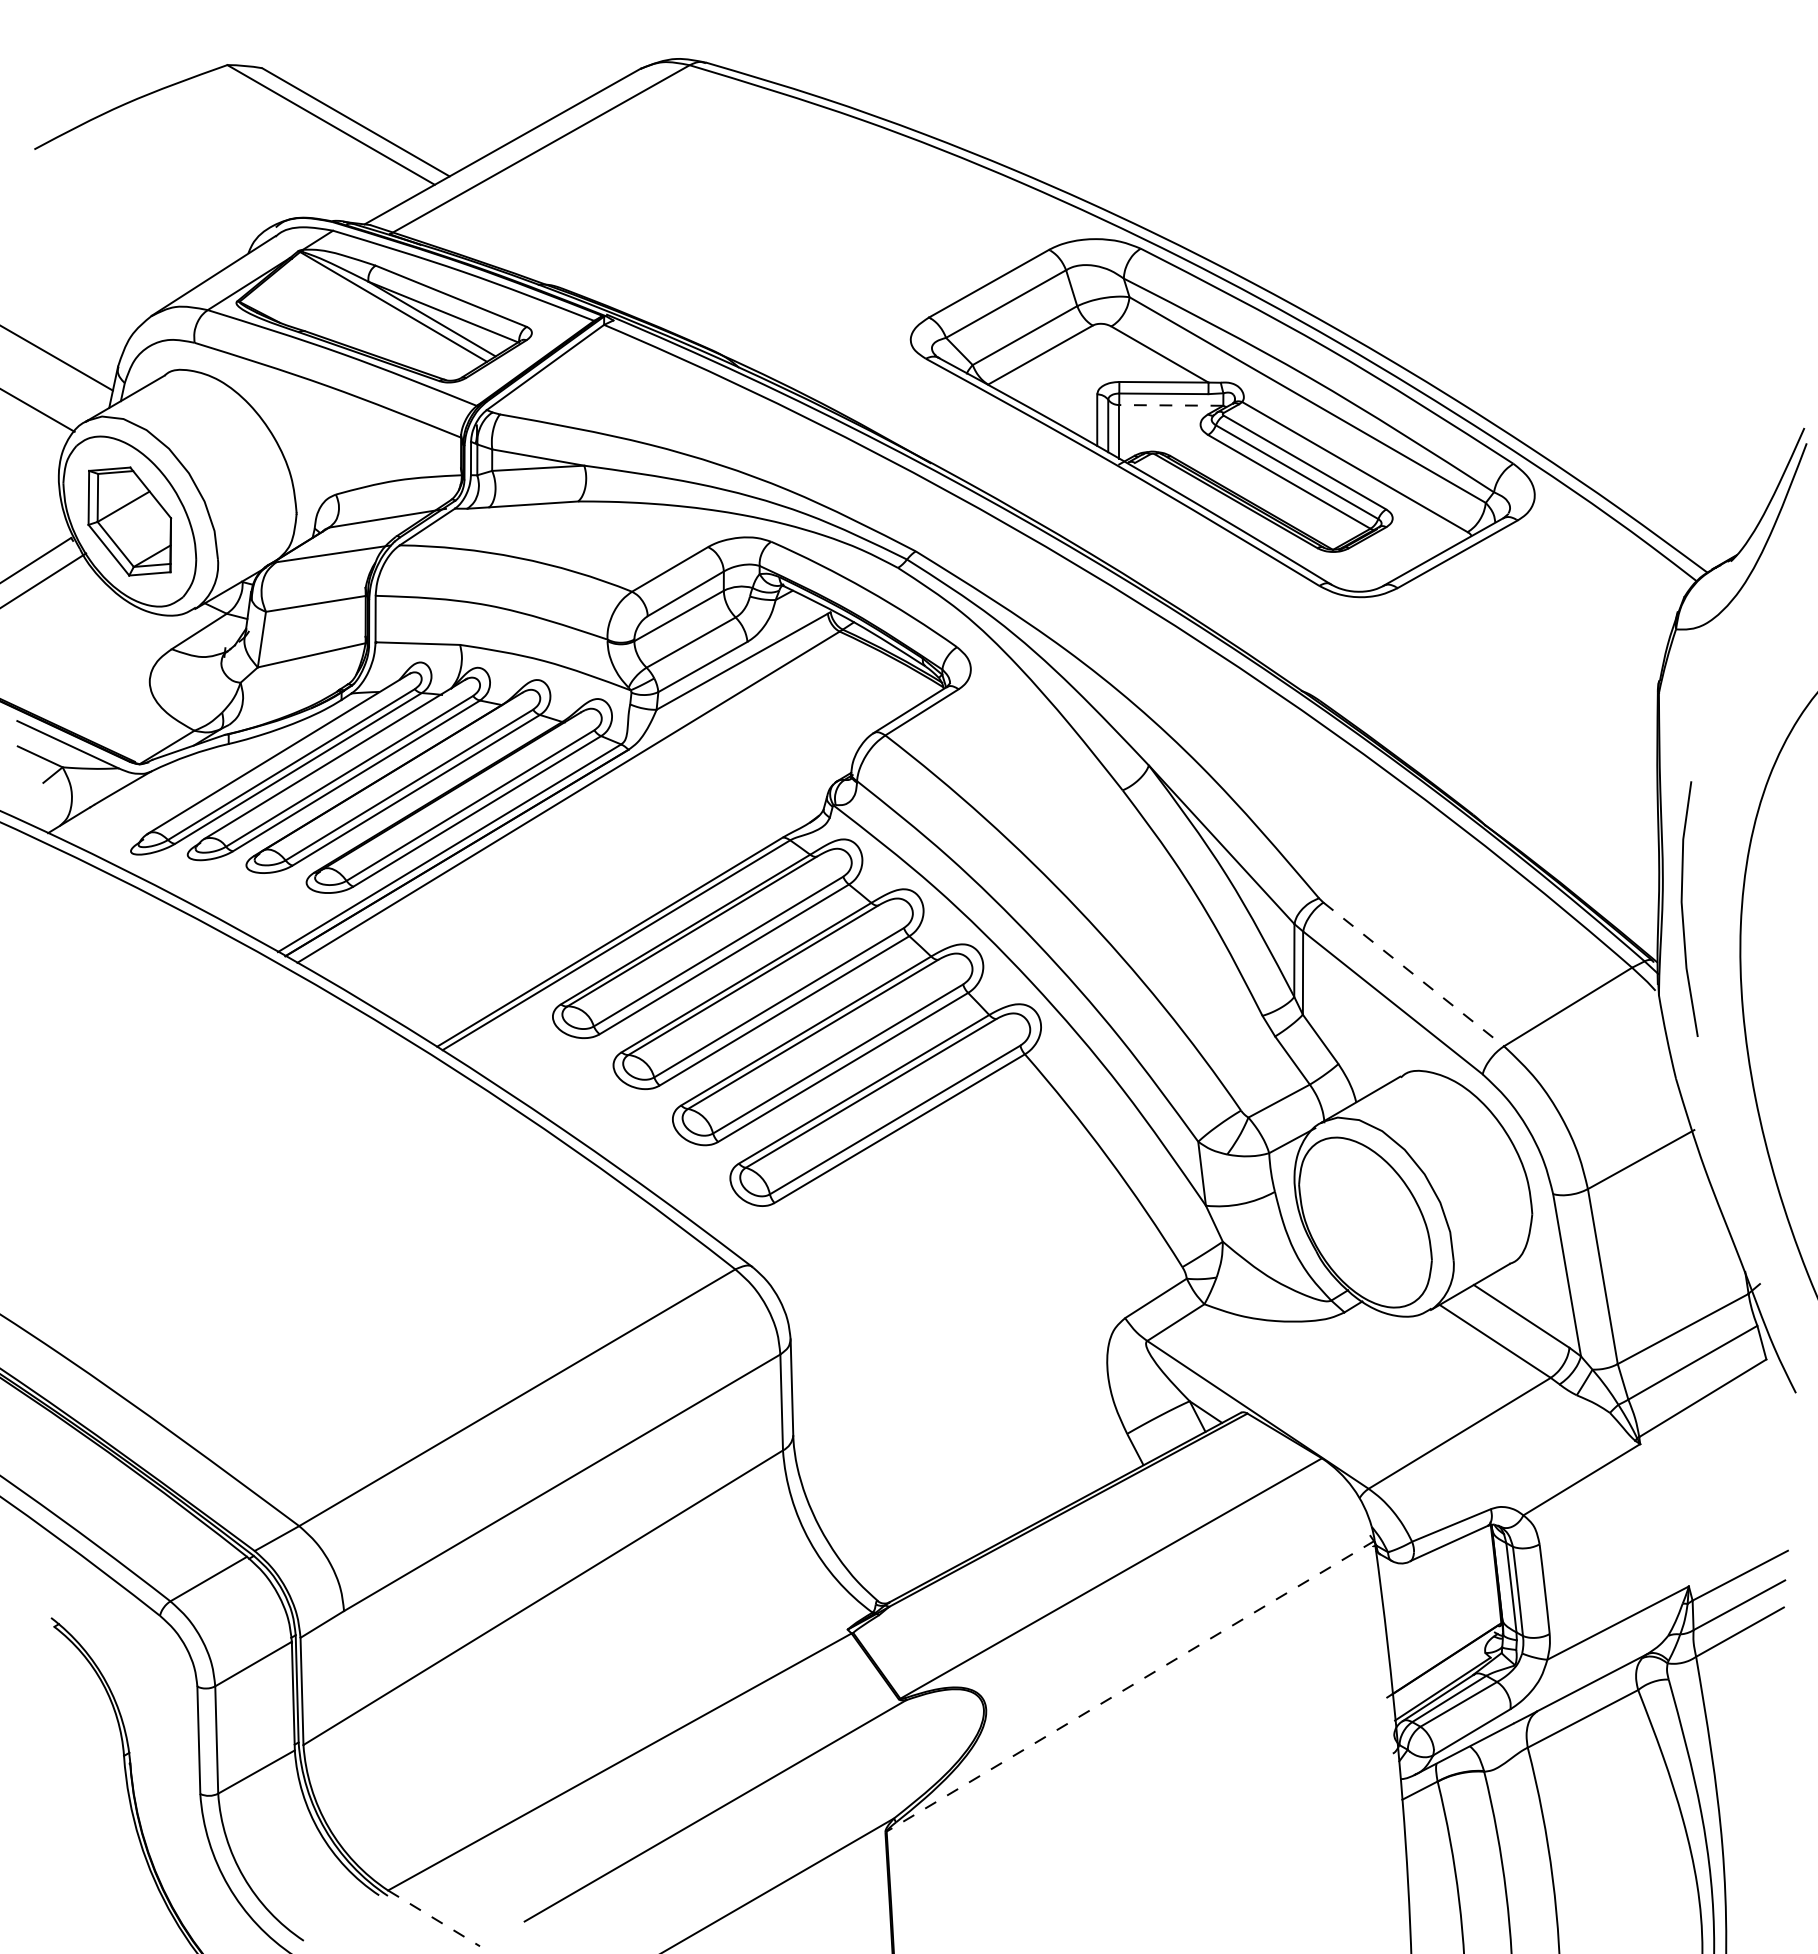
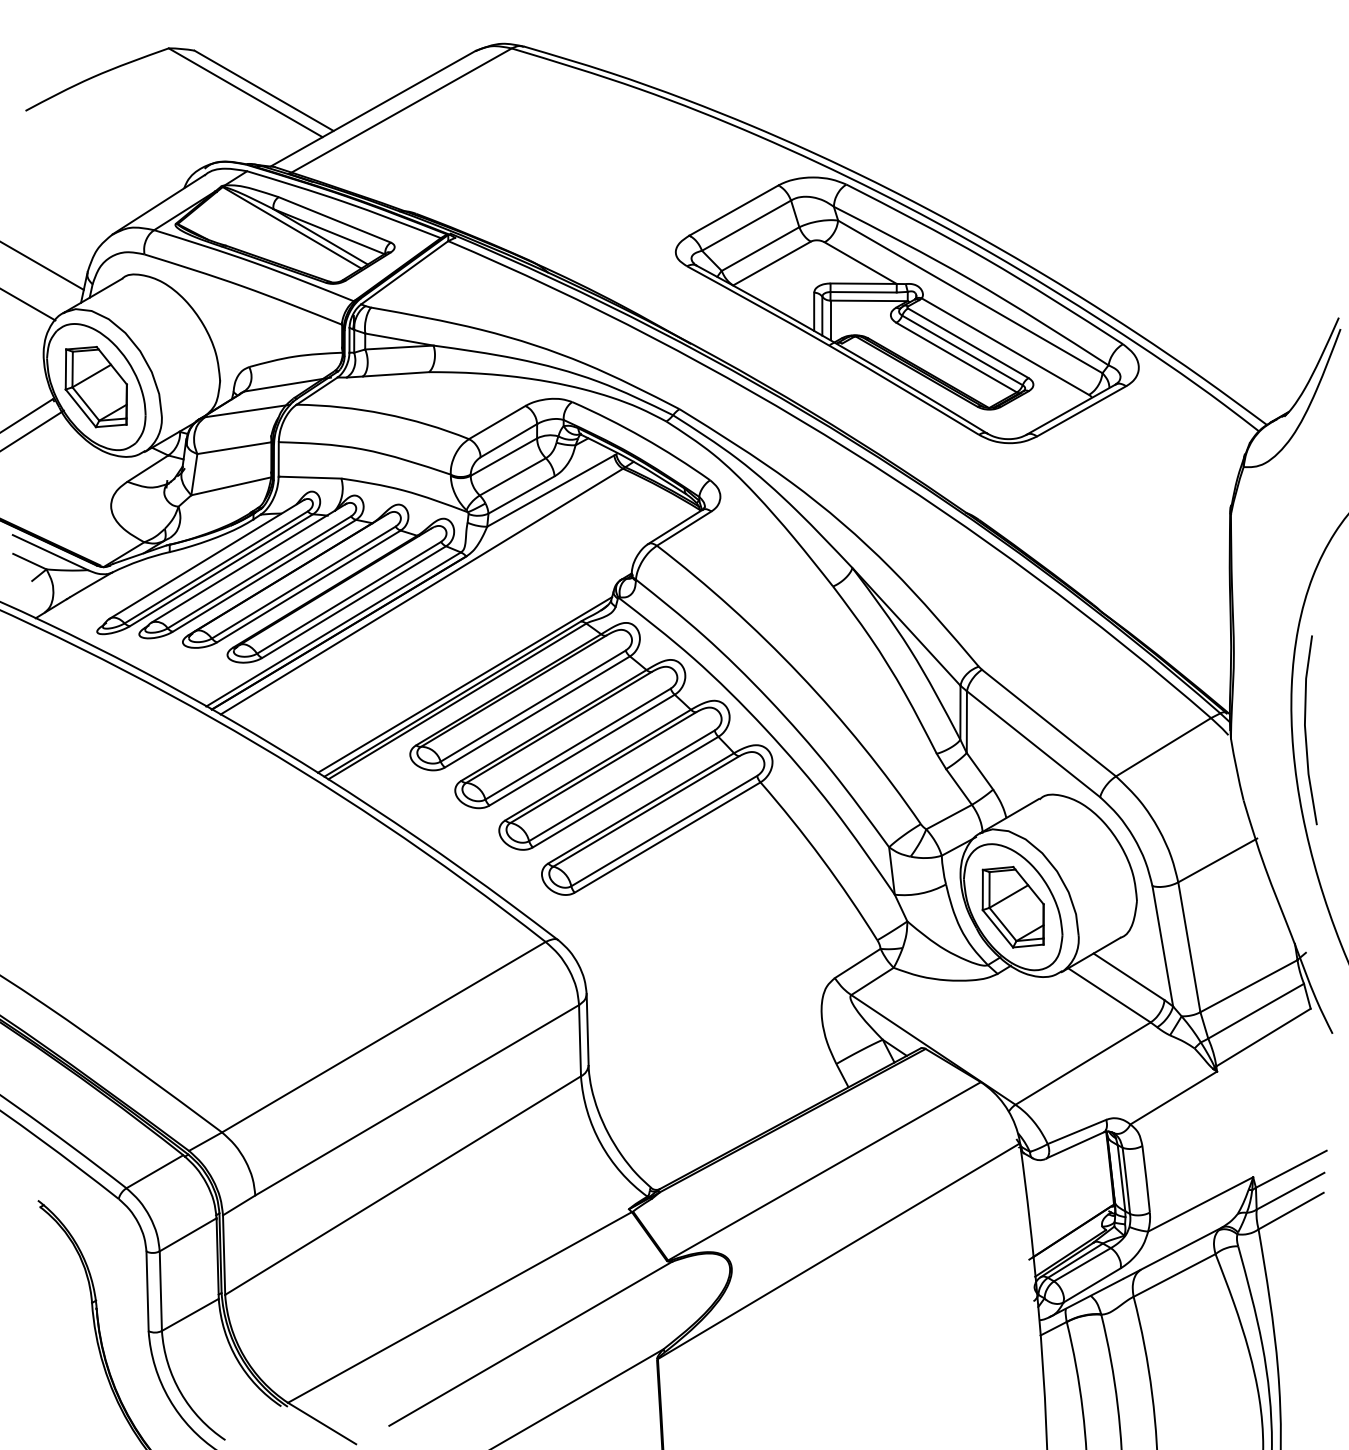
line: (1170, 405) -> (868, 300), dashed -> solid
line: (1683, 909) -> (1306, 730), moved
line: (626, 922) -> (464, 684), added
line: (1414, 974) -> (1049, 723), dashed -> solid
part: (1365, 1222) -> (1013, 907), added
line: (1130, 1686) -> (838, 1251), dashed -> solid
line: (434, 1918) -> (322, 1423), dashed -> solid

